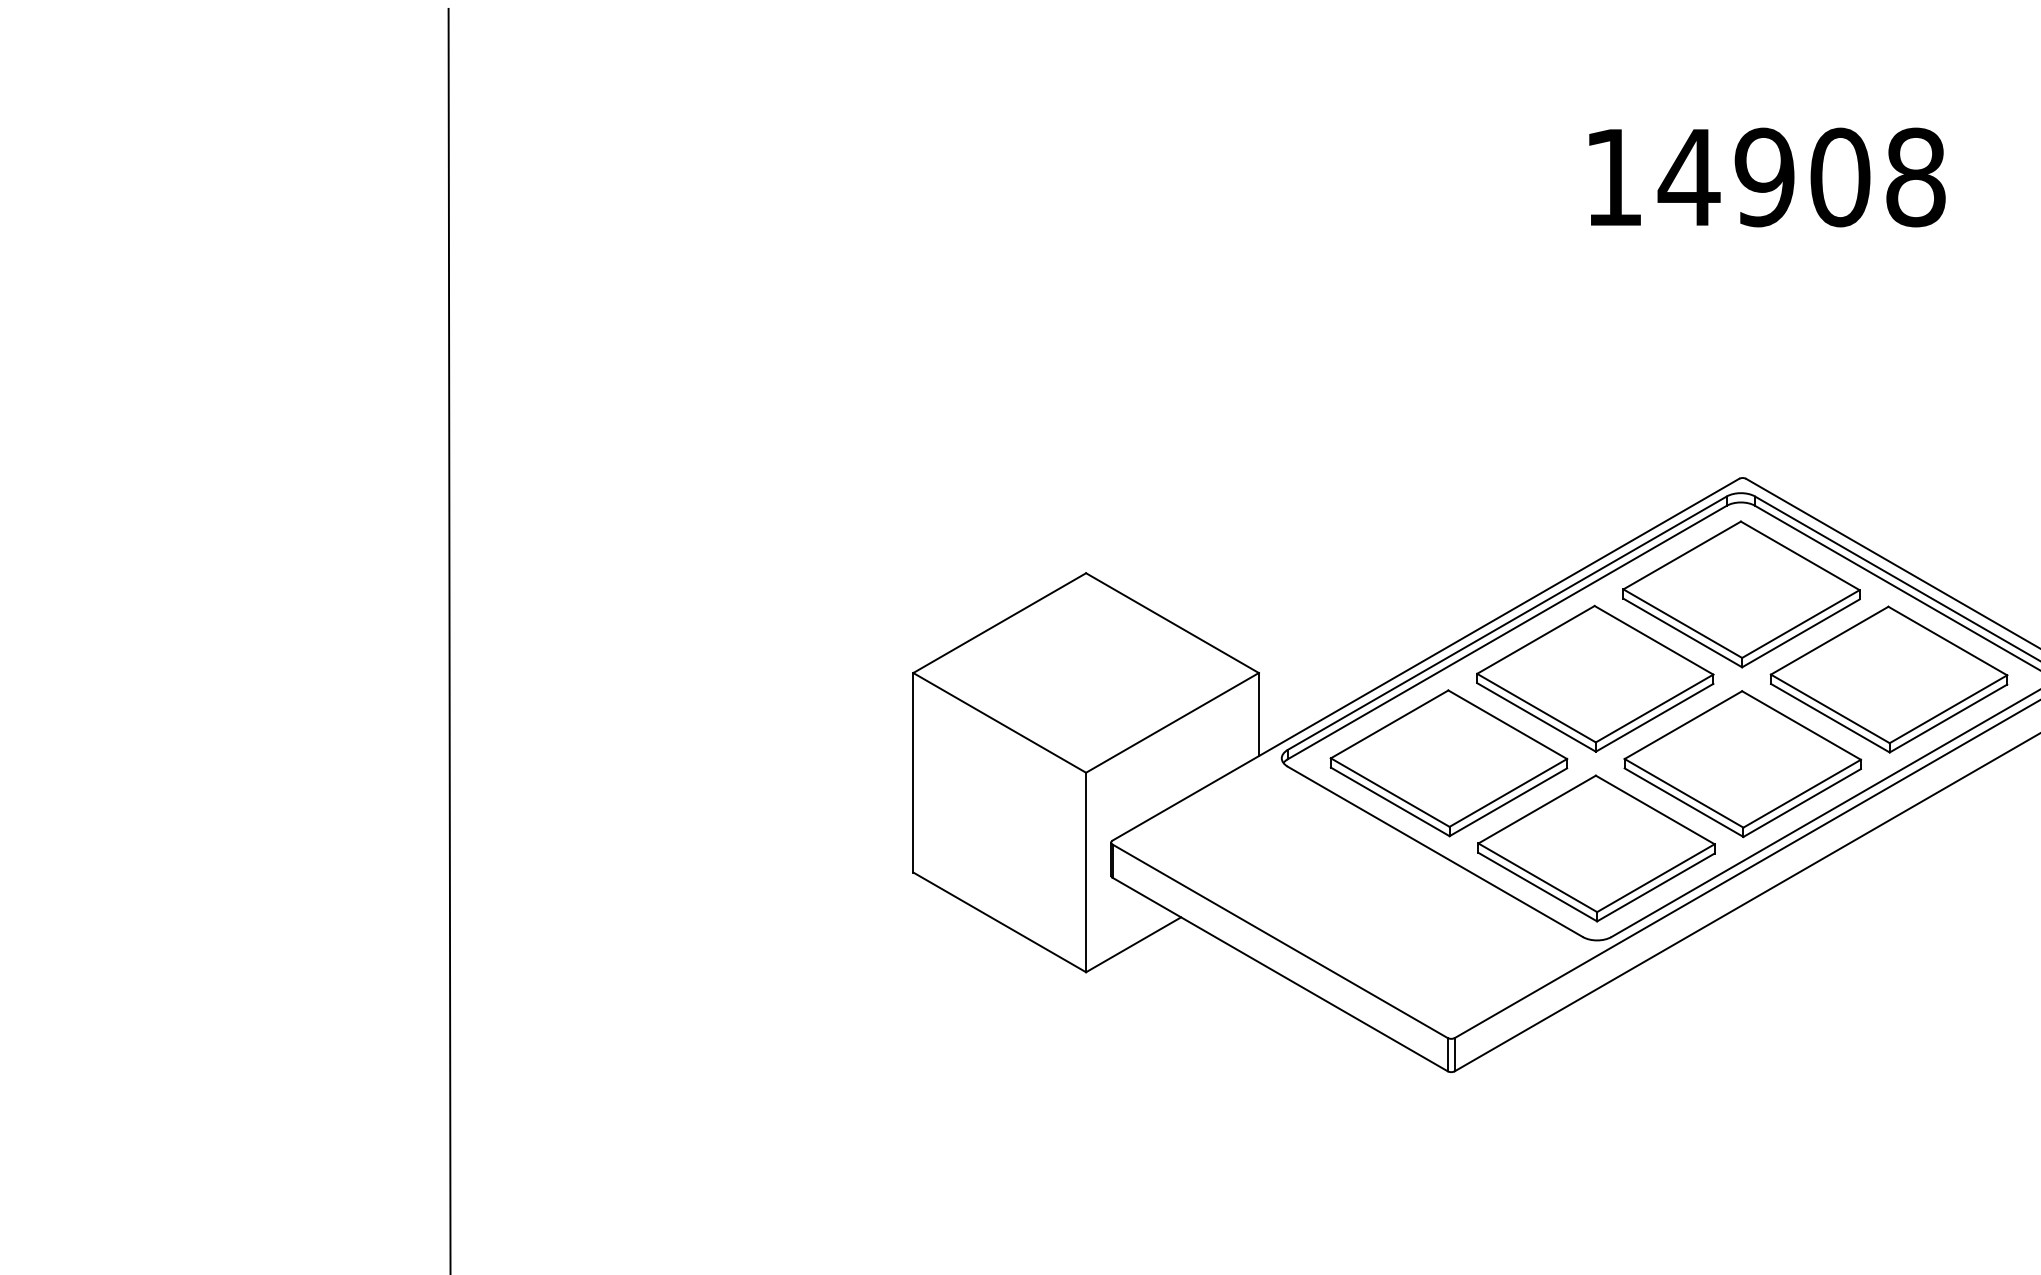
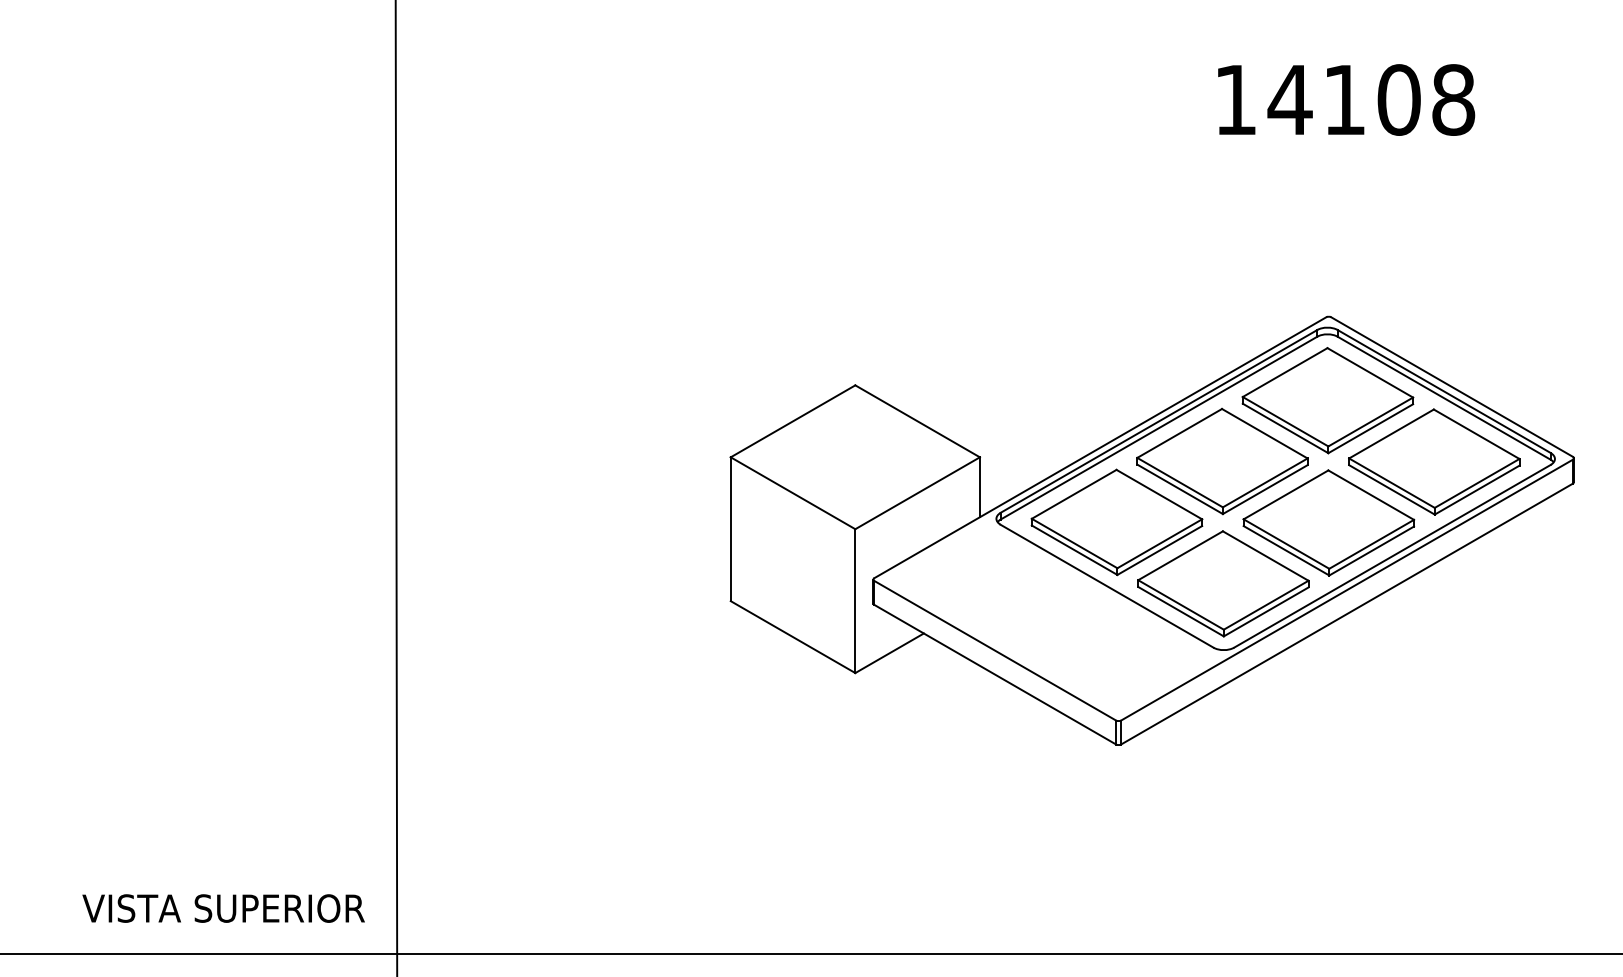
text: (1764, 176) -> (1344, 99), 14908 -> 14108

